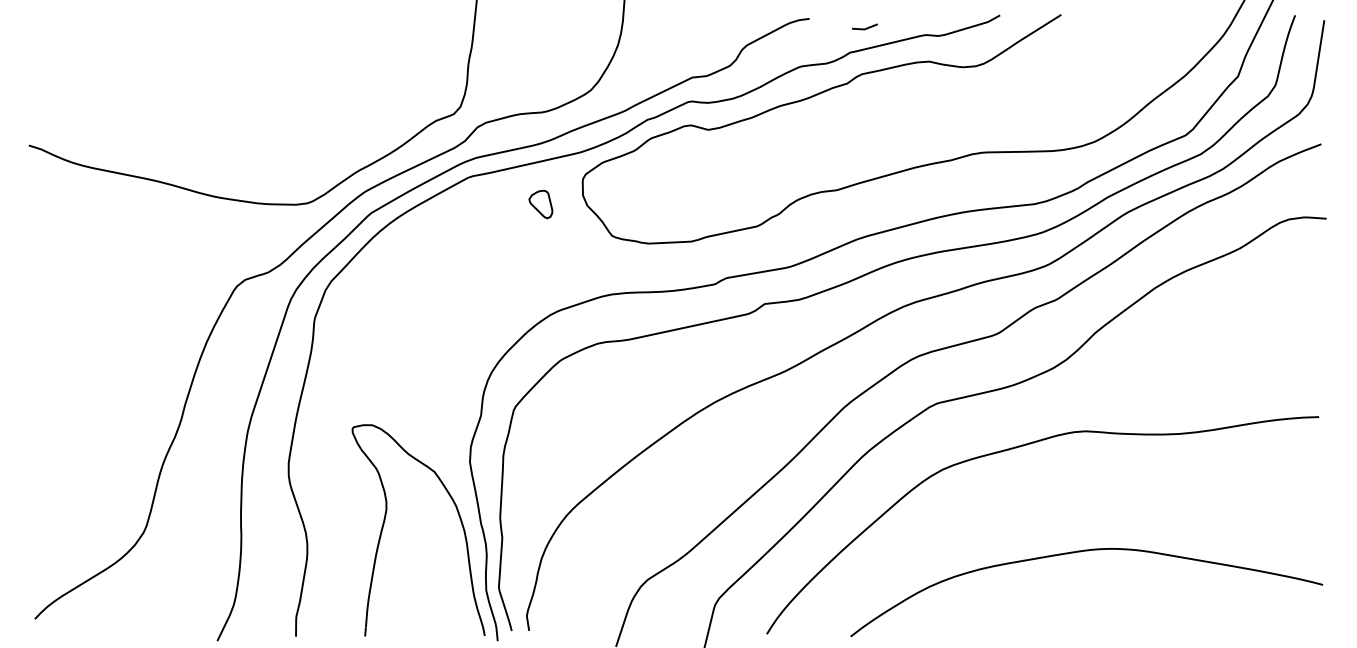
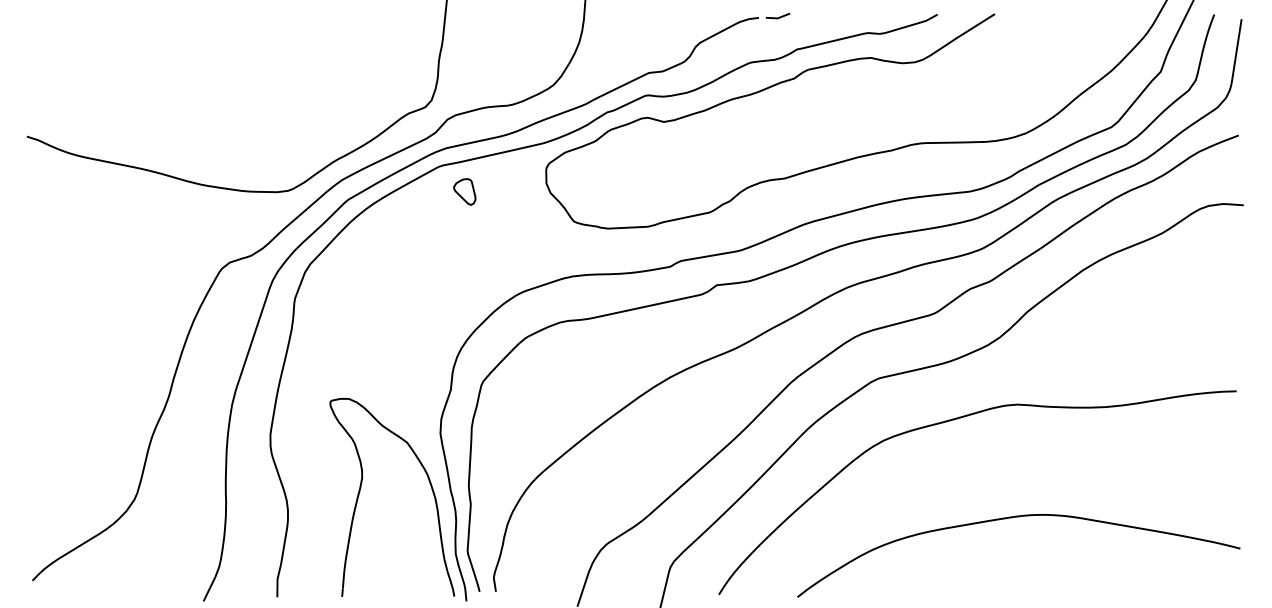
line: (864, 28) -> (777, 17), moved
part: (540, 204) -> (464, 191), moved

